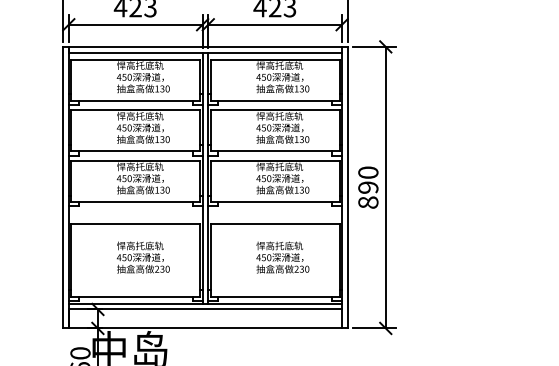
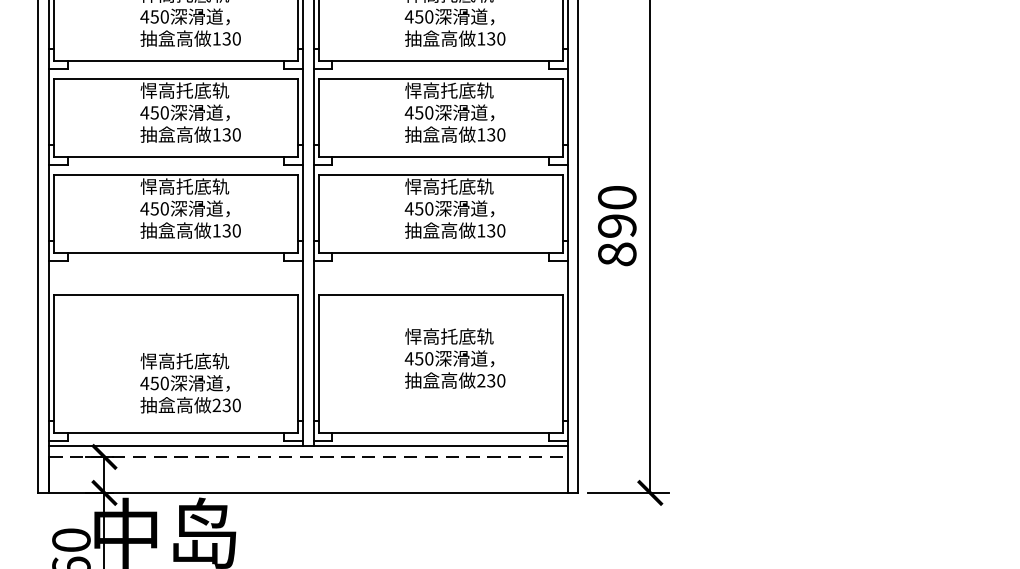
text: (143, 257) -> (190, 383), moved
line: (205, 309) -> (308, 457), solid -> dashed

